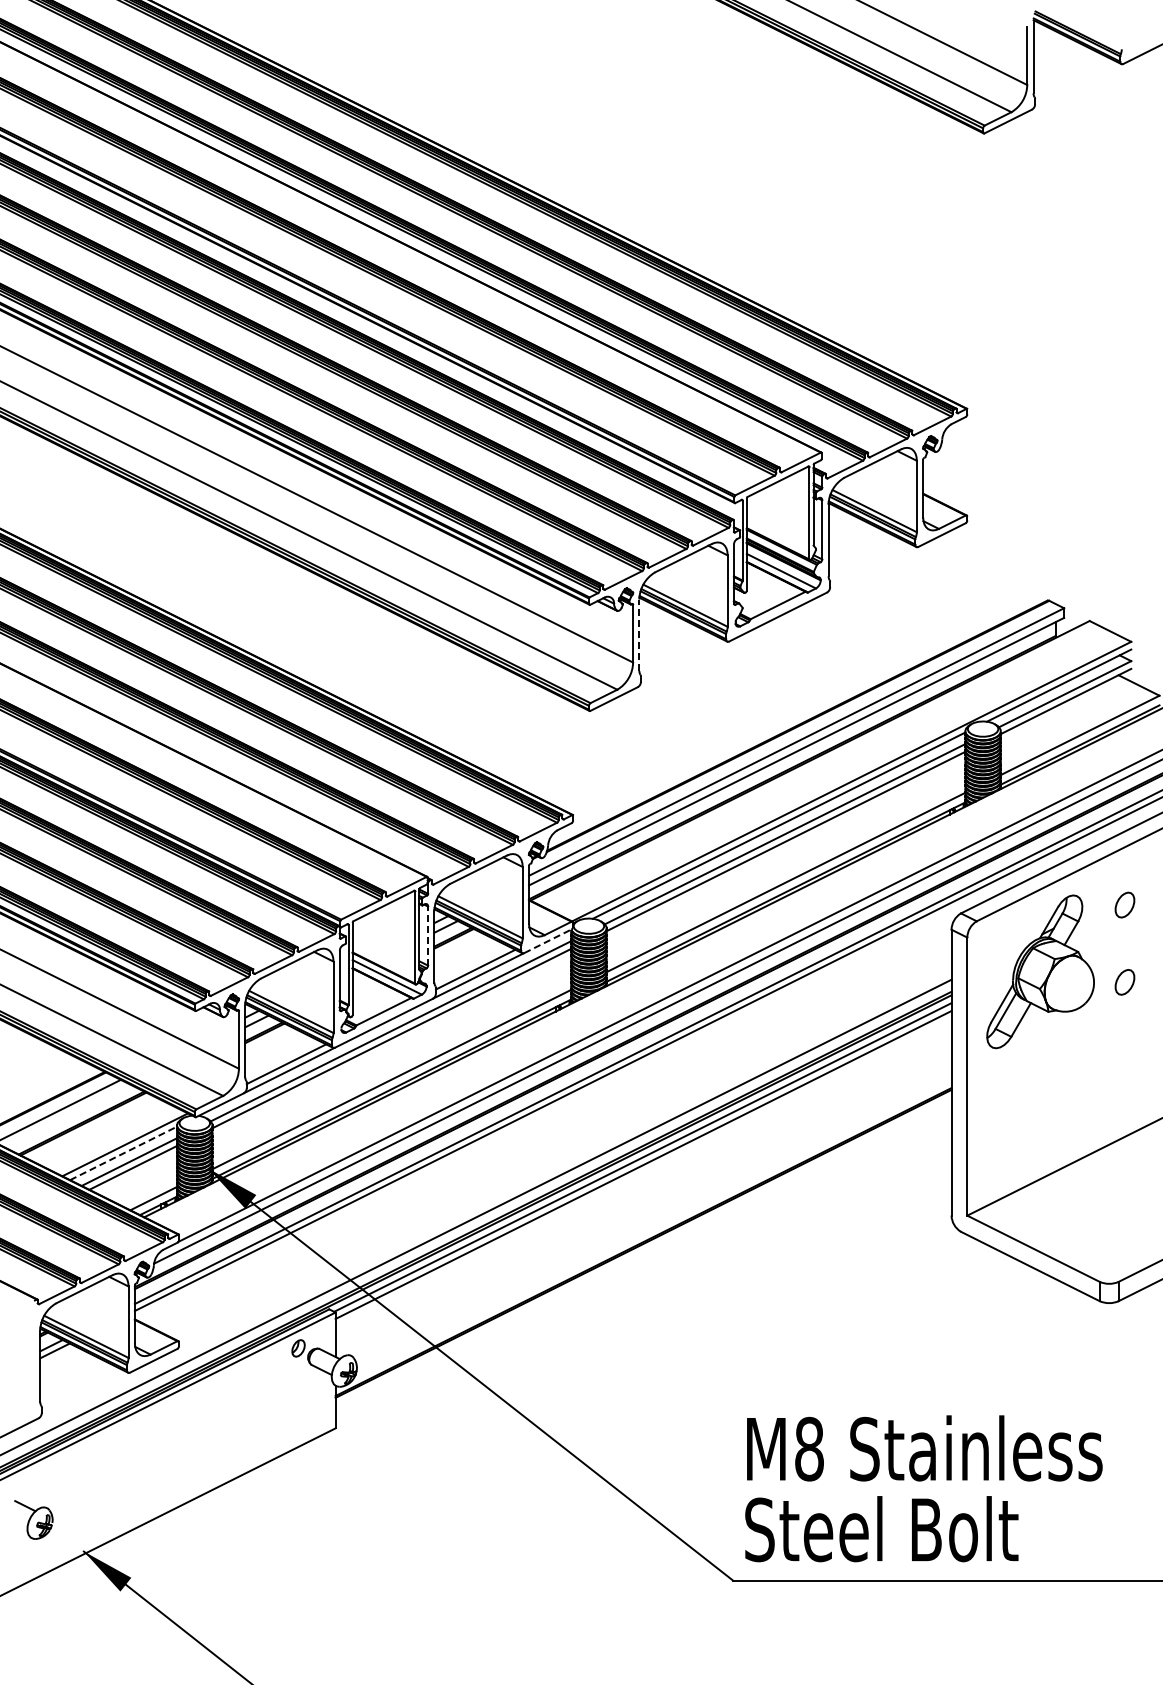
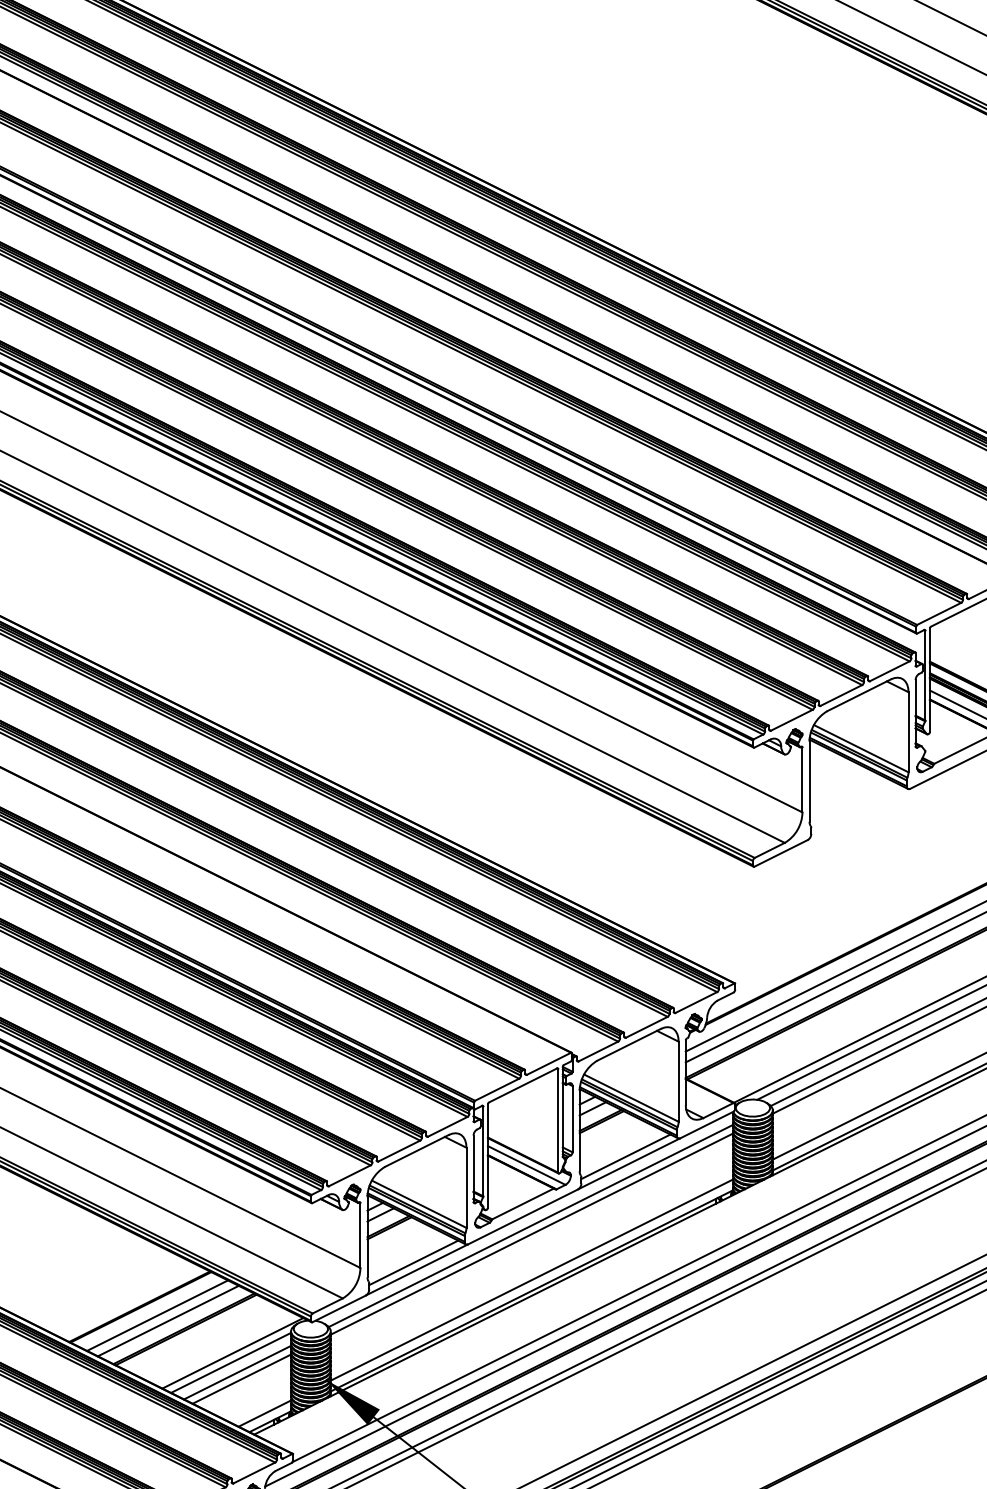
line: (639, 635) -> (809, 782), dashed -> solid
line: (428, 936) -> (573, 1119), dashed -> solid
line: (548, 941) -> (707, 1125), dashed -> solid
line: (67, 1115) -> (168, 1320), added
line: (123, 1153) -> (230, 1363), dashed -> solid

